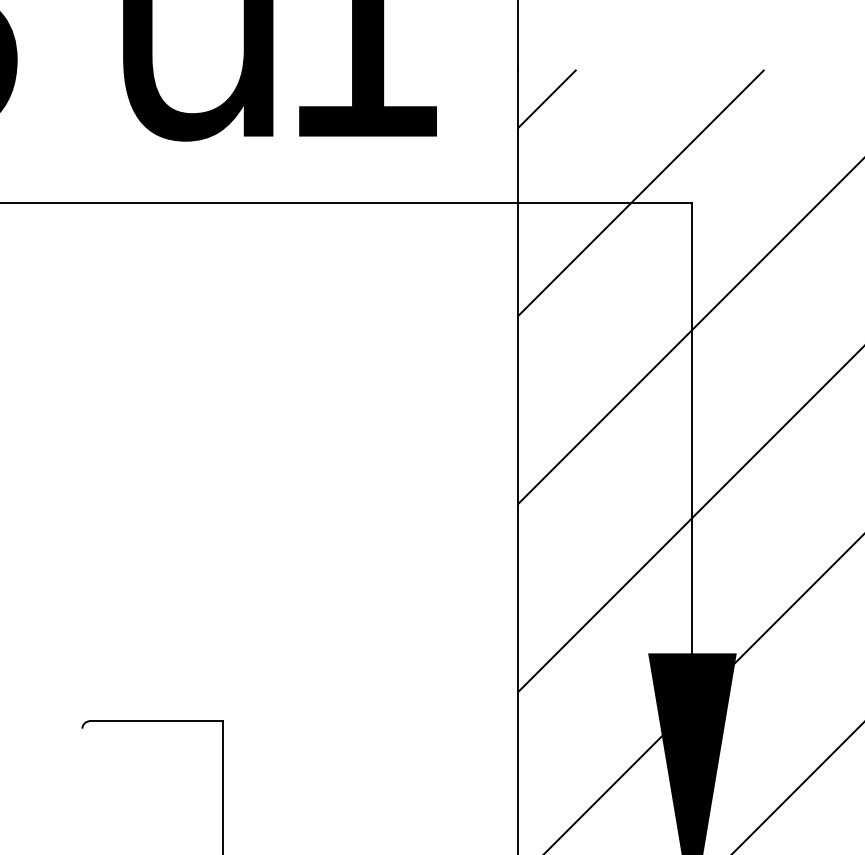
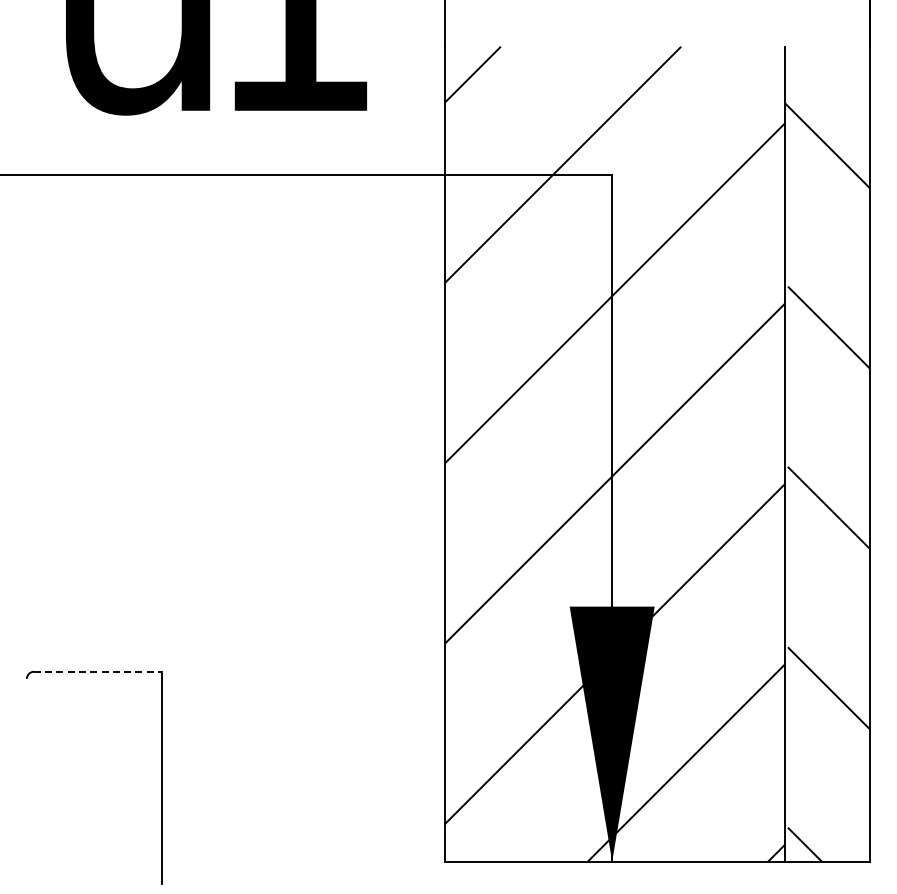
line: (156, 720) -> (97, 671), solid -> dashed

